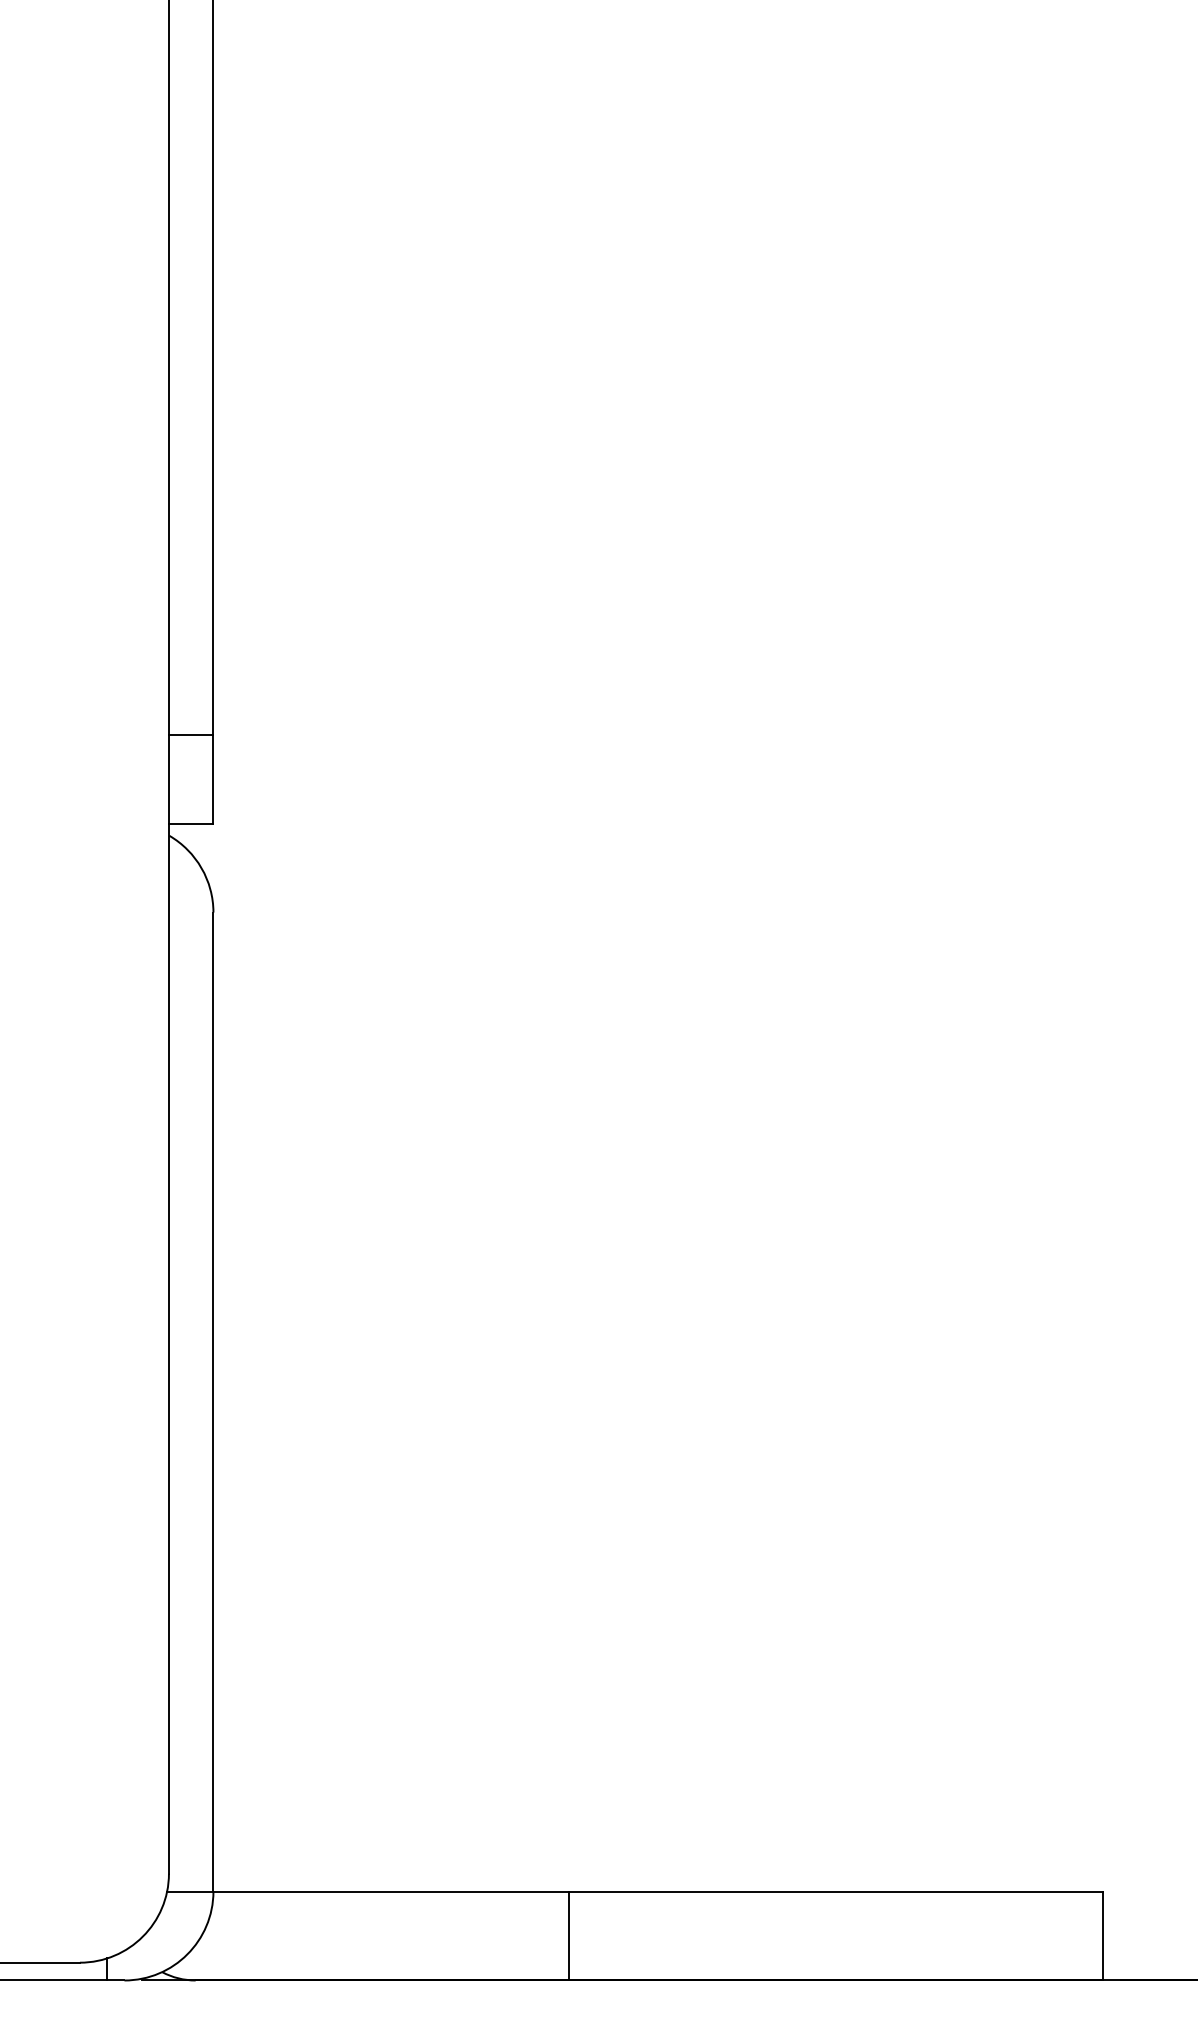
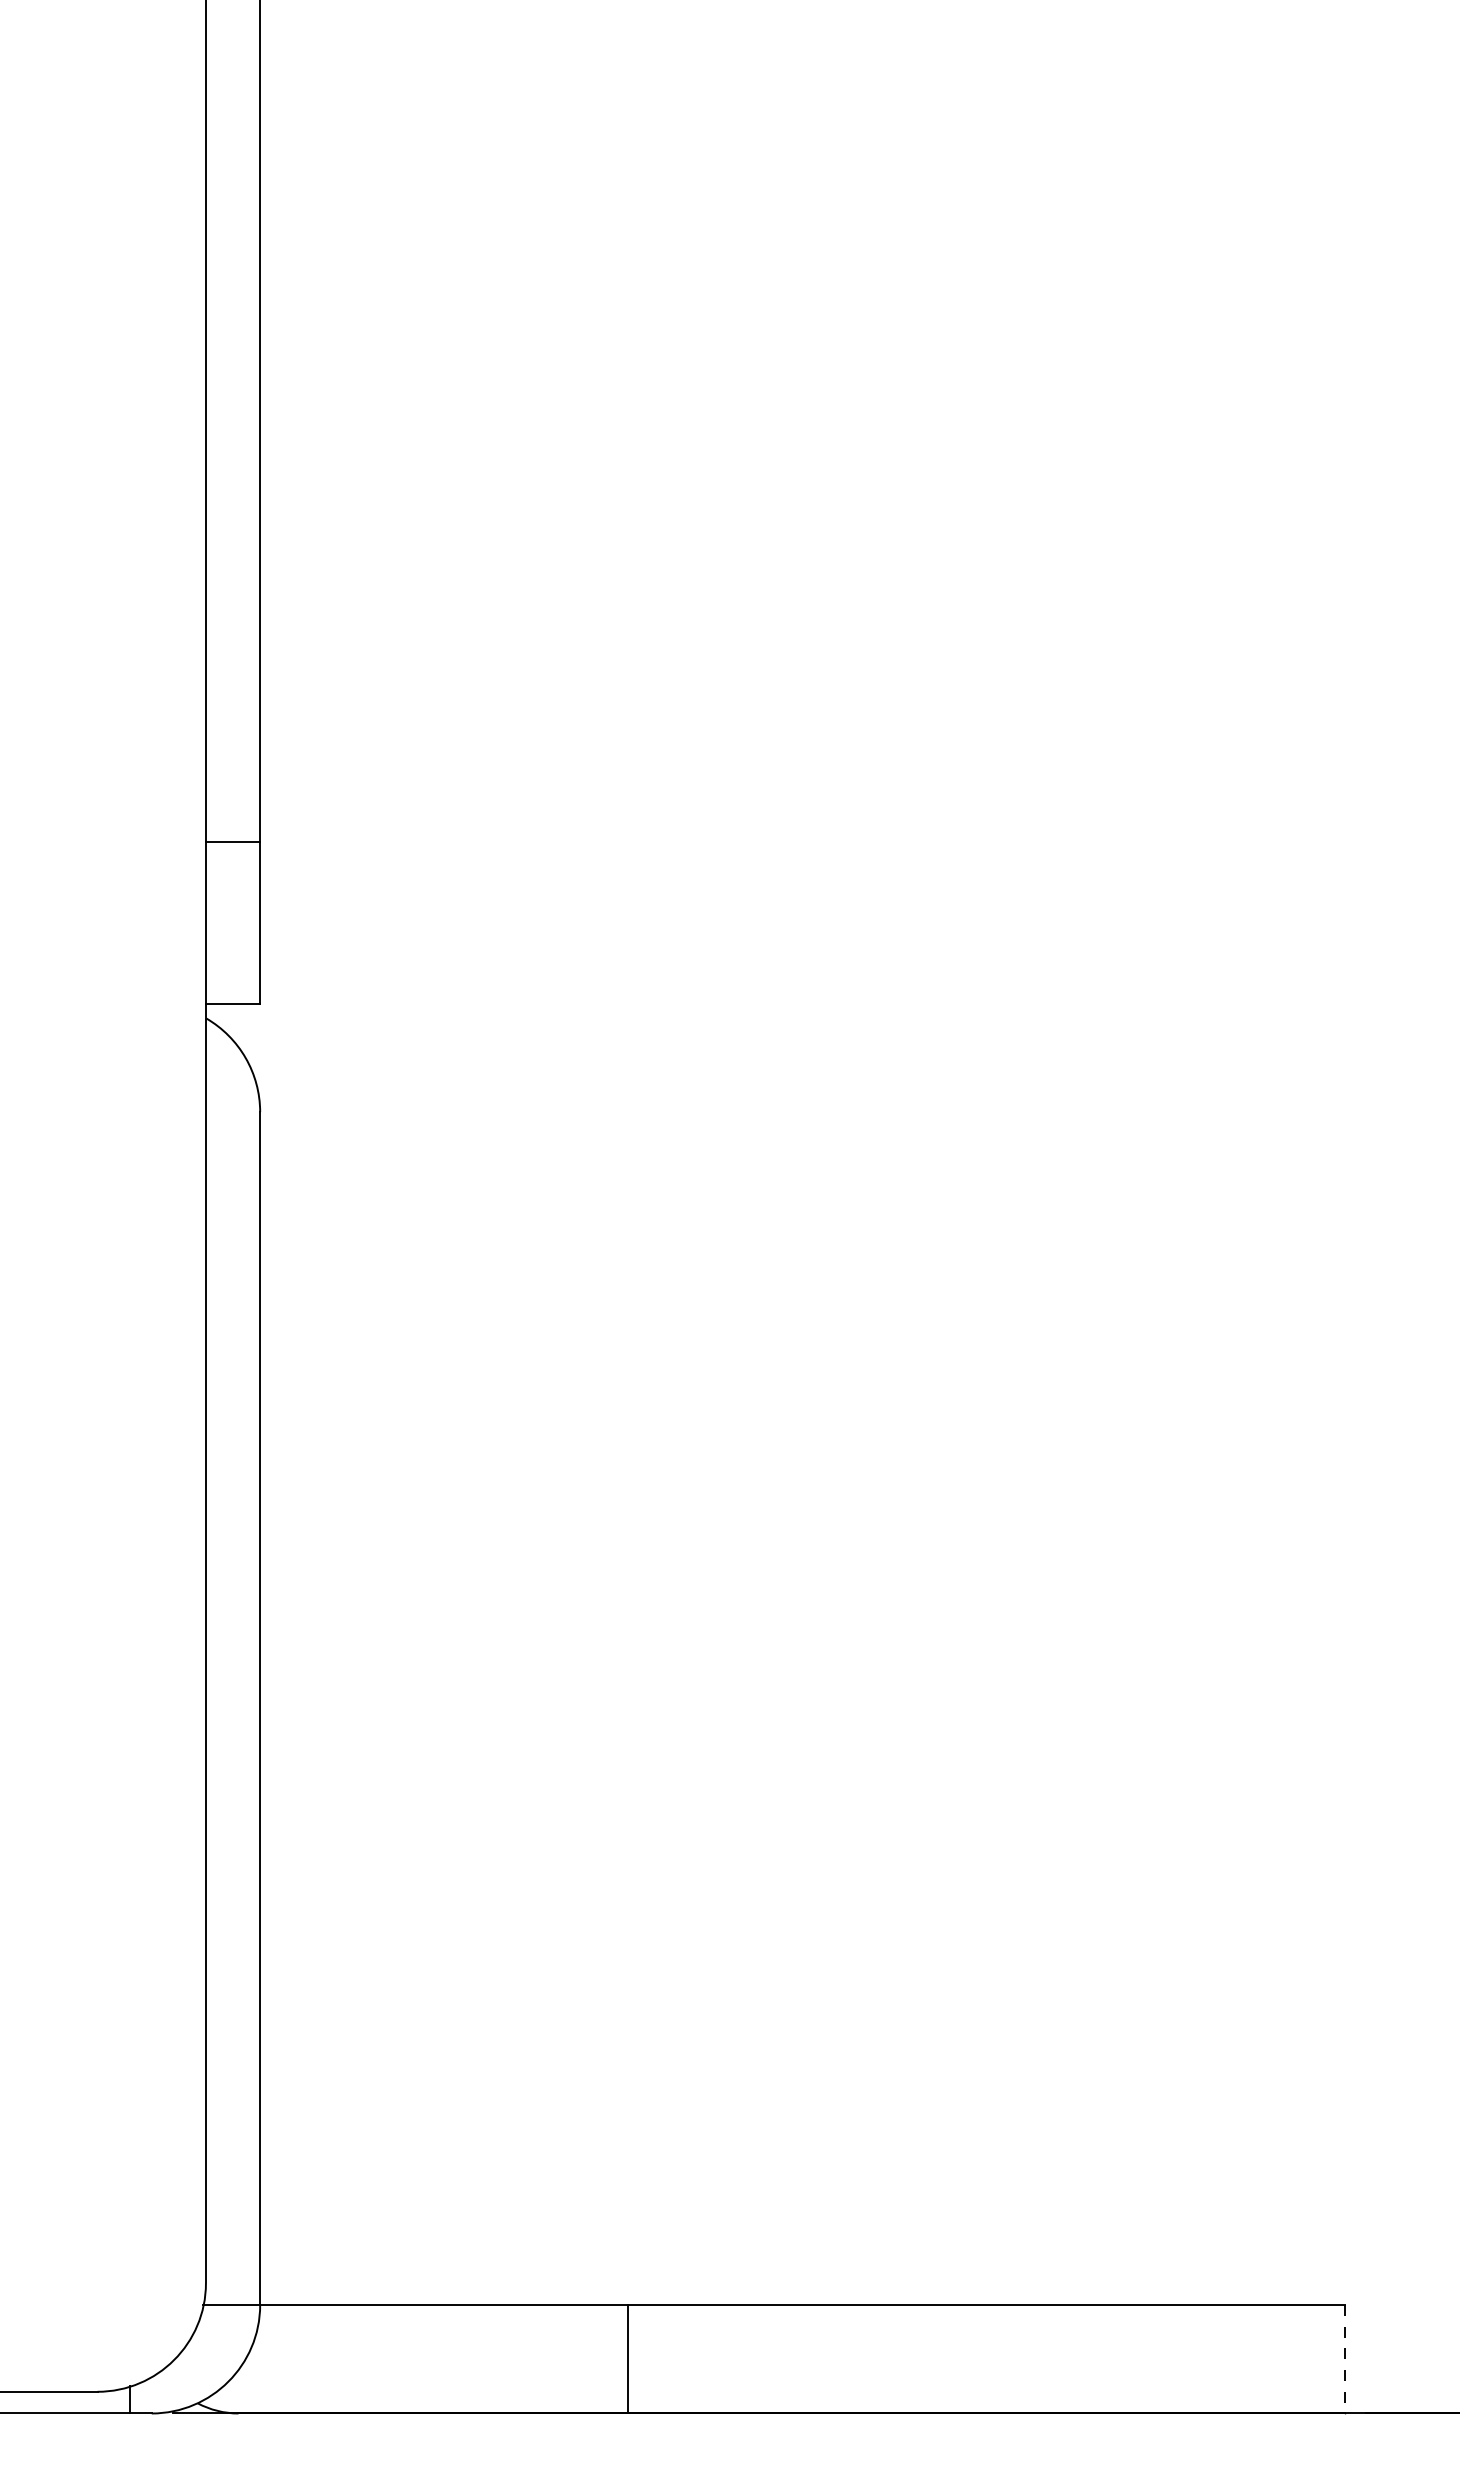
line: (190, 734) -> (232, 841), moved
line: (569, 1935) -> (628, 2358), moved
line: (1103, 1936) -> (1344, 2359), solid -> dashed

